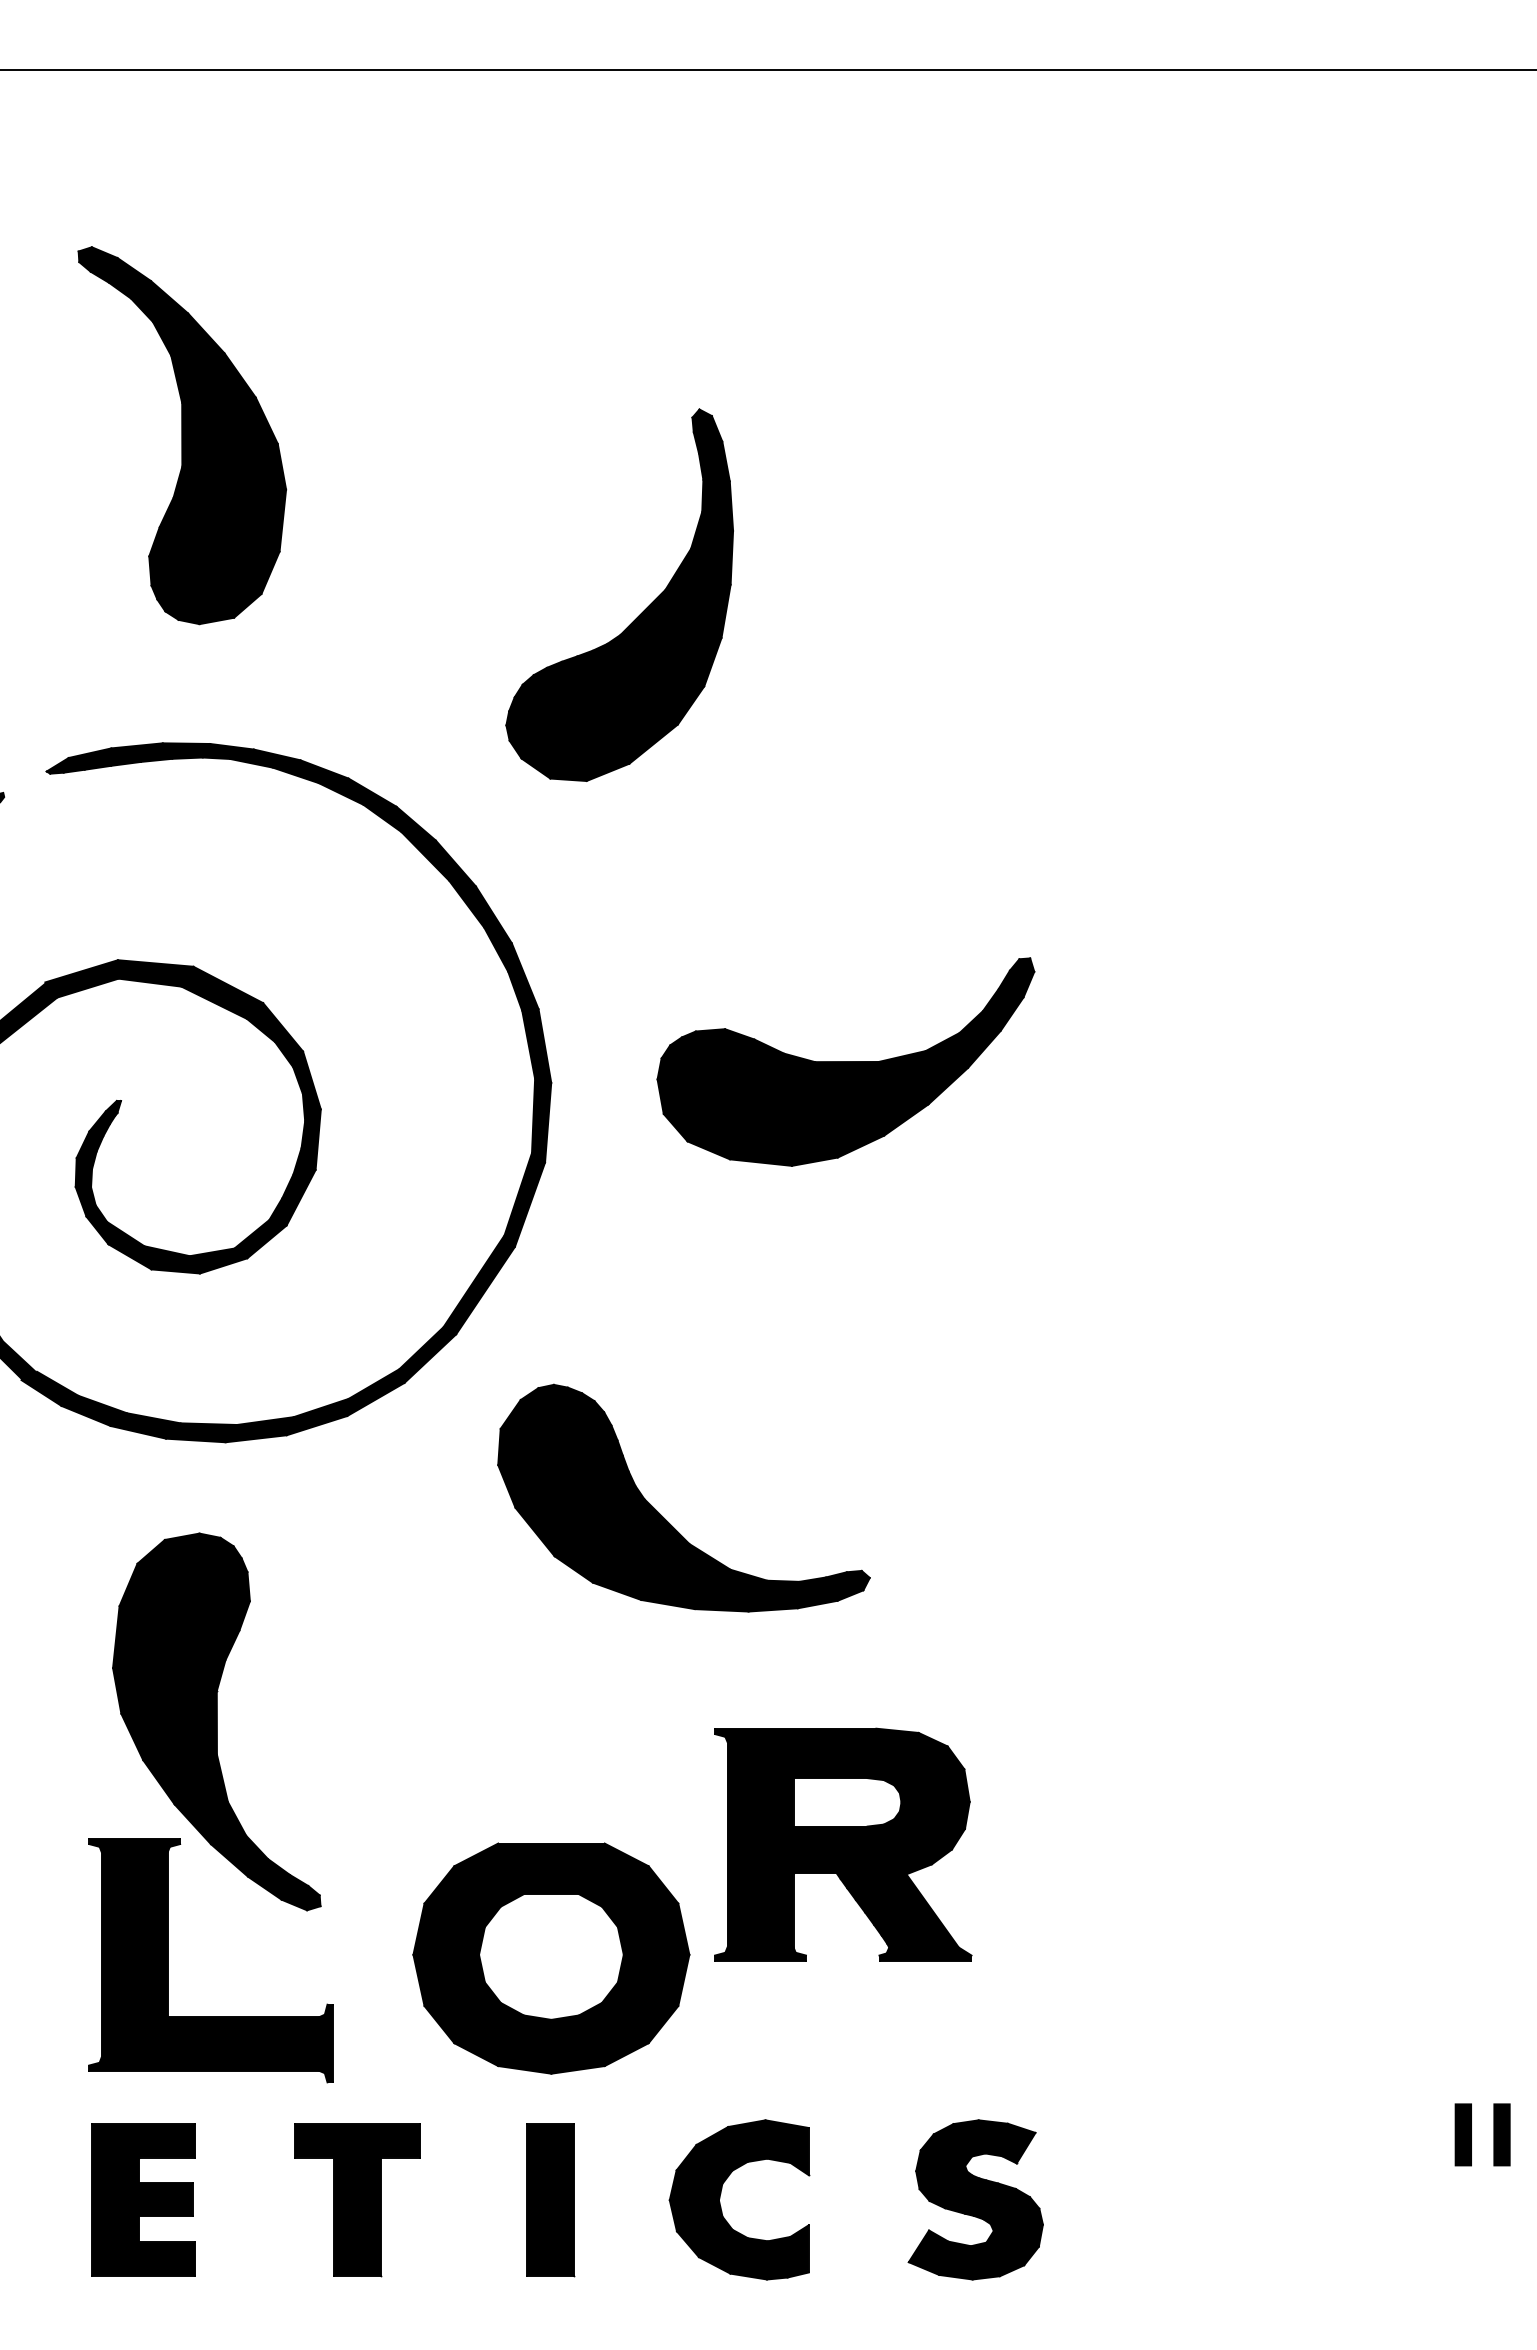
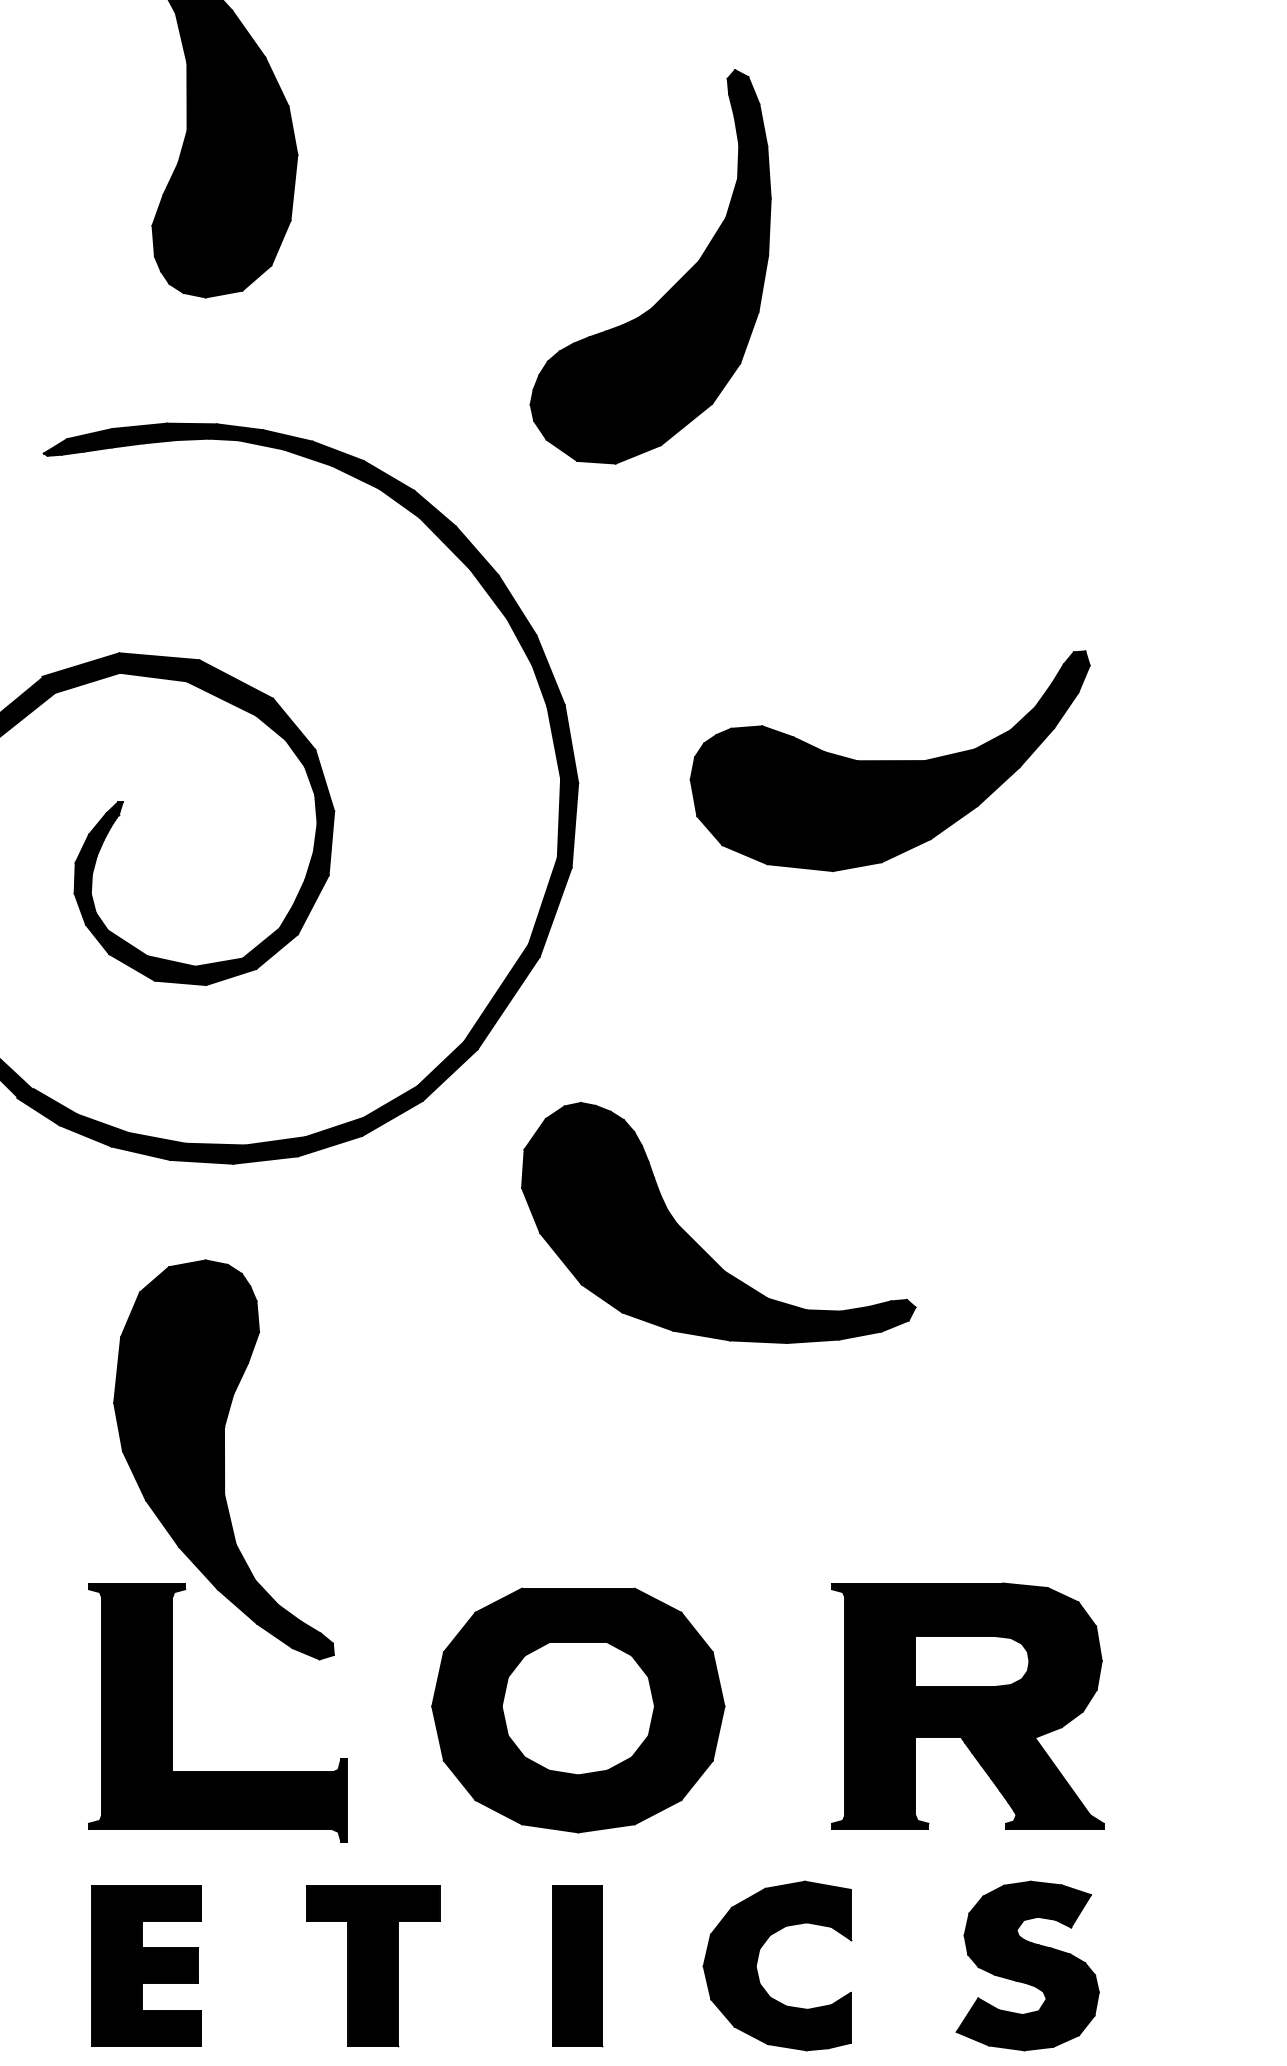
part: (843, 1844) -> (968, 1706), moved

